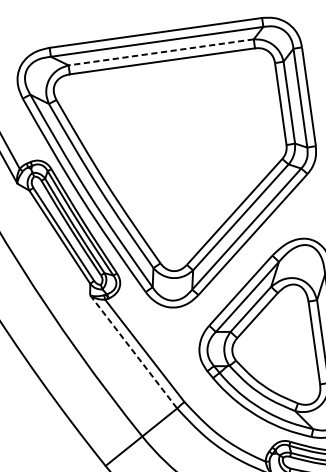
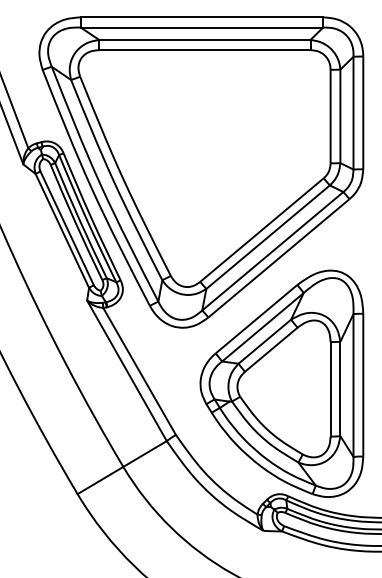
line: (160, 52) -> (204, 39), dashed -> solid
line: (133, 351) -> (126, 370), dashed -> solid

